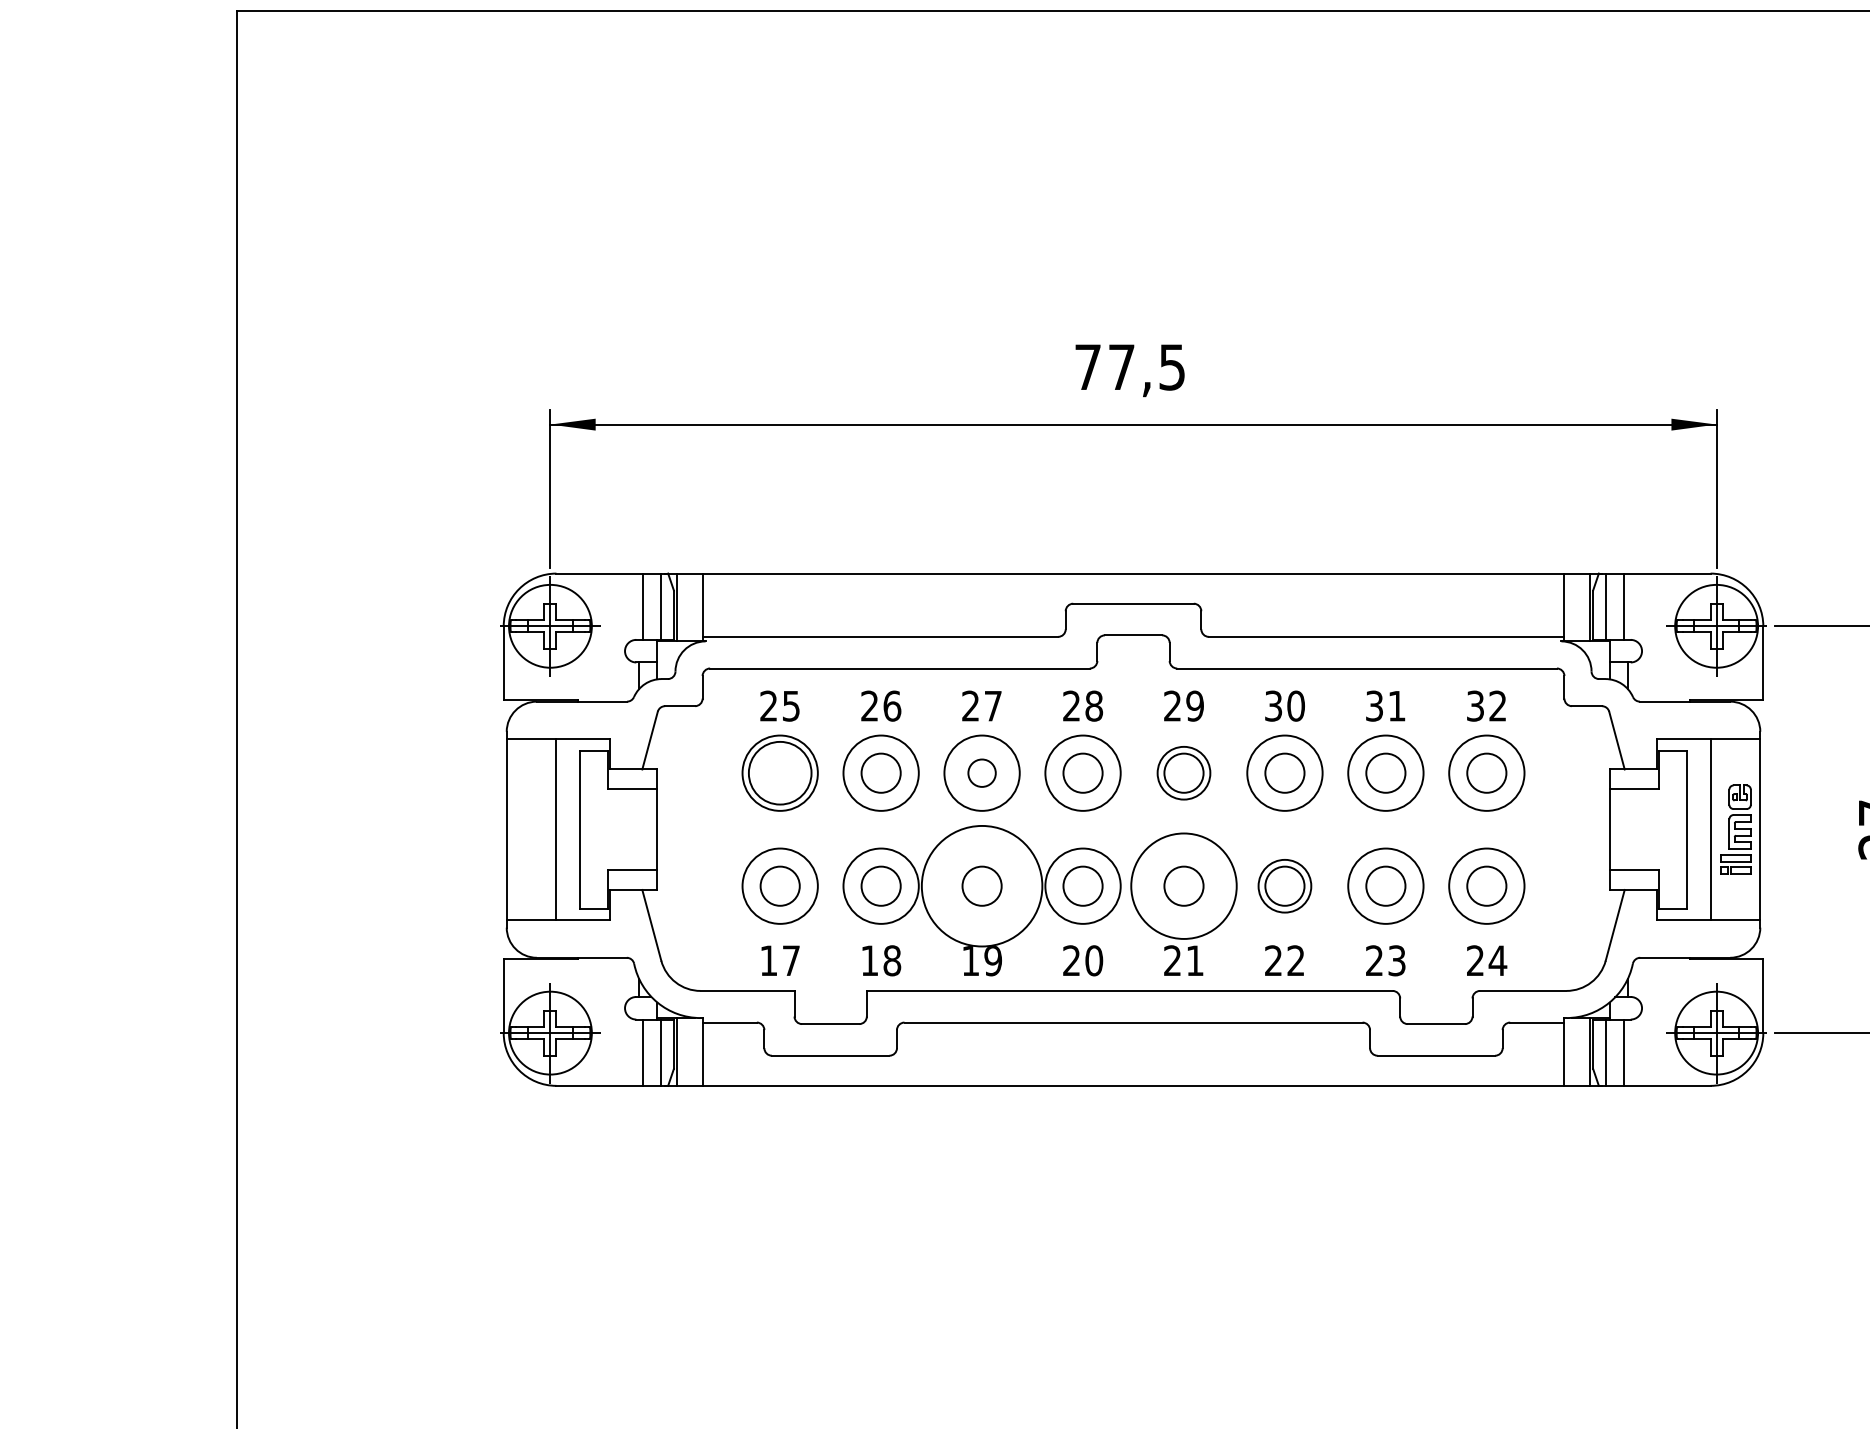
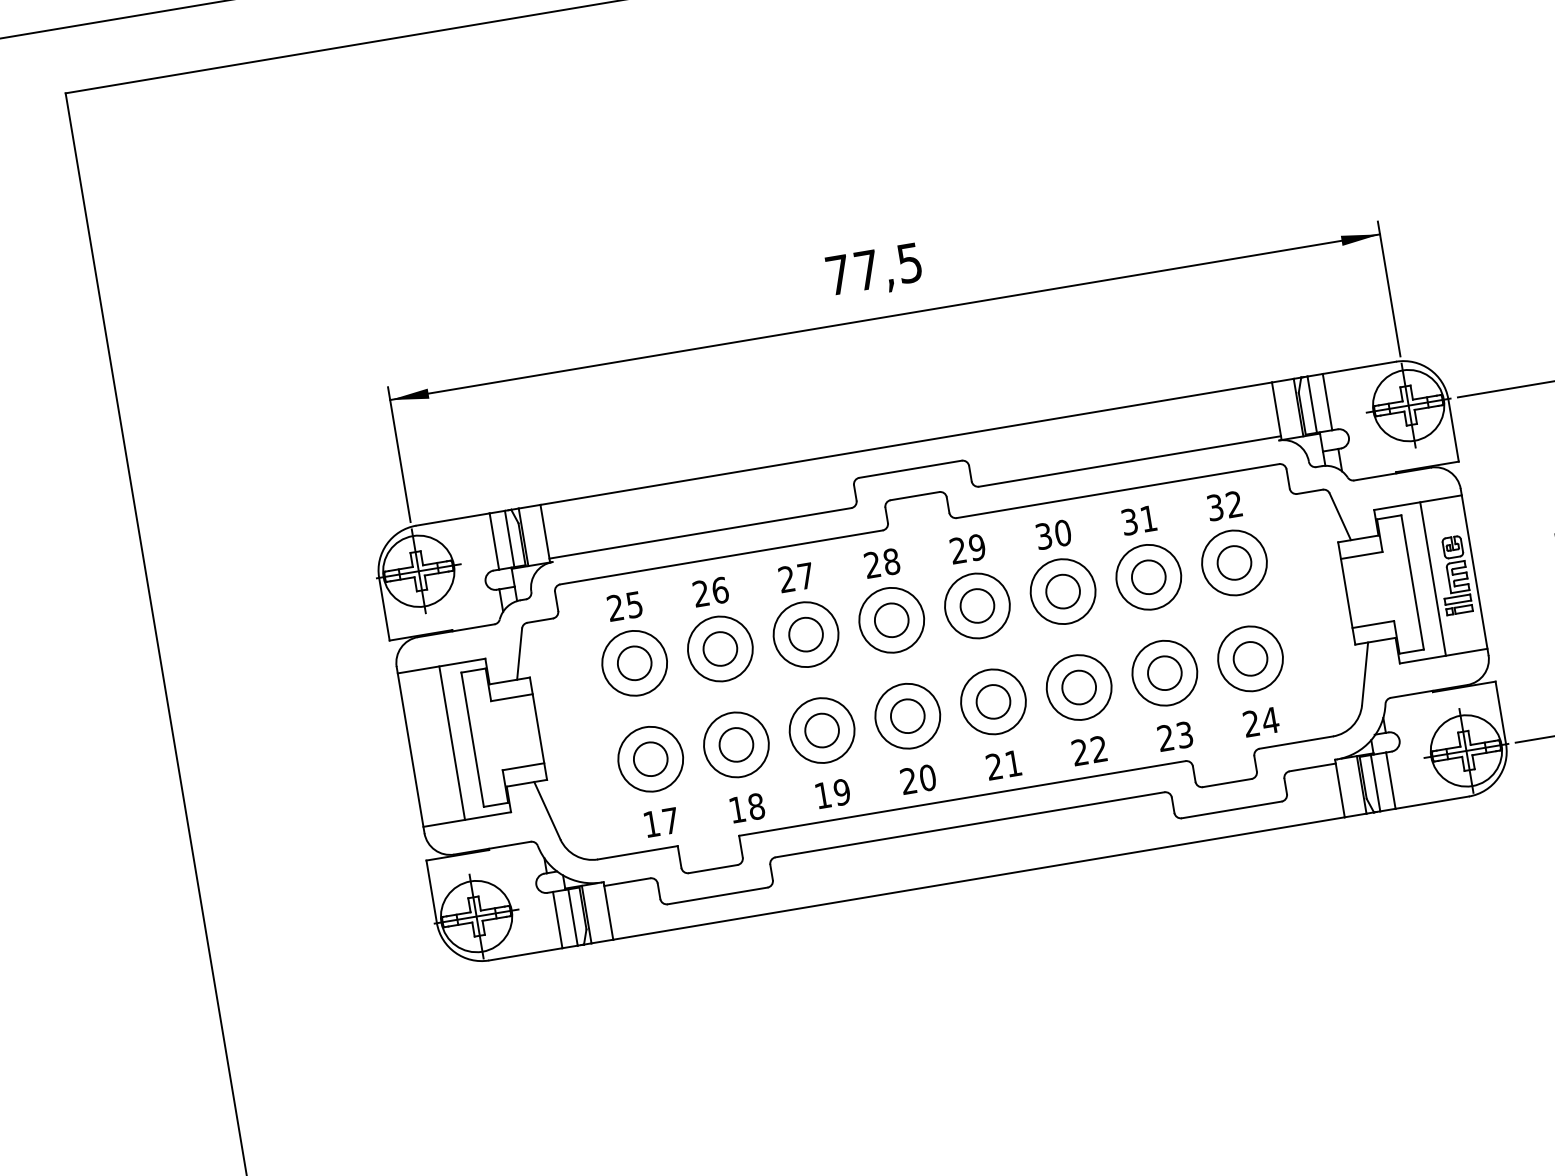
circle: (779, 772) -> (634, 662), size x0.62
circle: (981, 772) -> (805, 634), size x1.43
circle: (1183, 772) -> (976, 605), size x1.43
circle: (981, 885) -> (821, 730), size x0.62
circle: (1183, 885) -> (992, 701), size x0.71
circle: (1284, 885) -> (1078, 687), size x1.43

